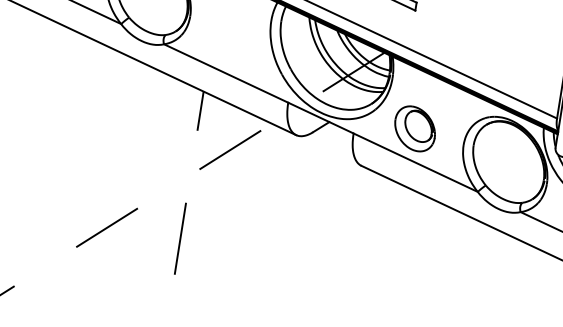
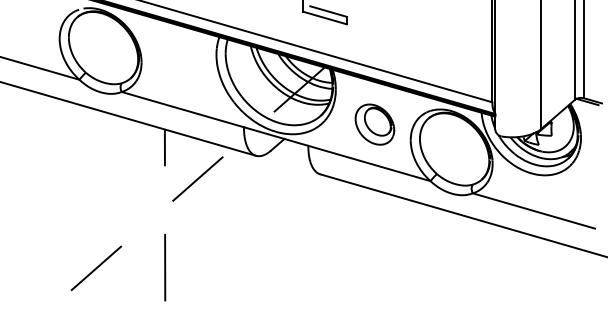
part: (414, 128) -> (374, 124), moved

